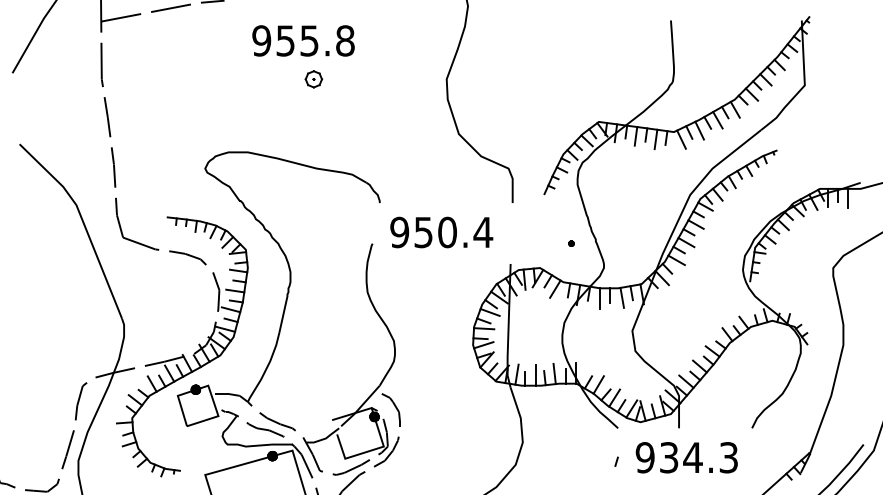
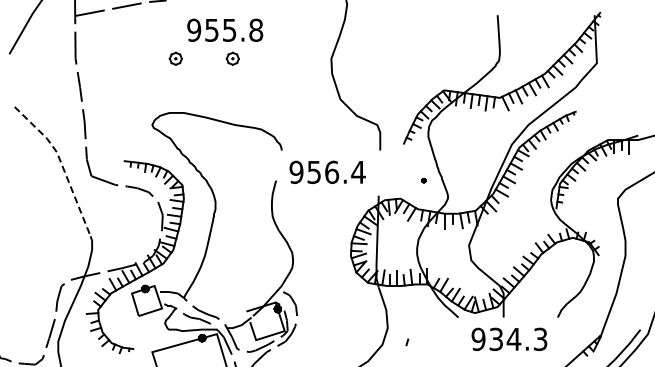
part: (236, 78) -> (175, 58), added
line: (82, 221) -> (61, 164), solid -> dashed
text: (448, 231) -> (332, 171), 950.4 -> 956.4
line: (616, 461) -> (407, 342), moved

